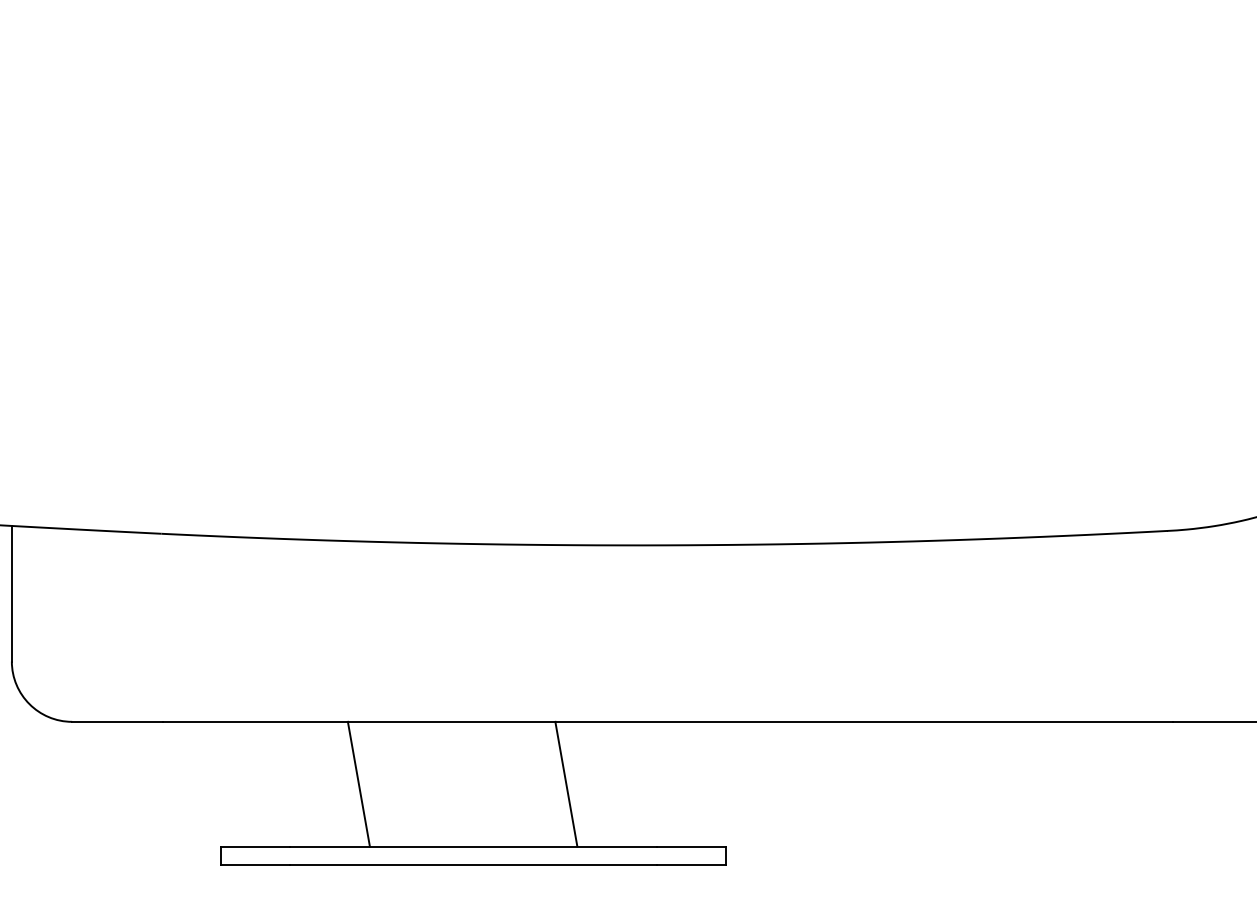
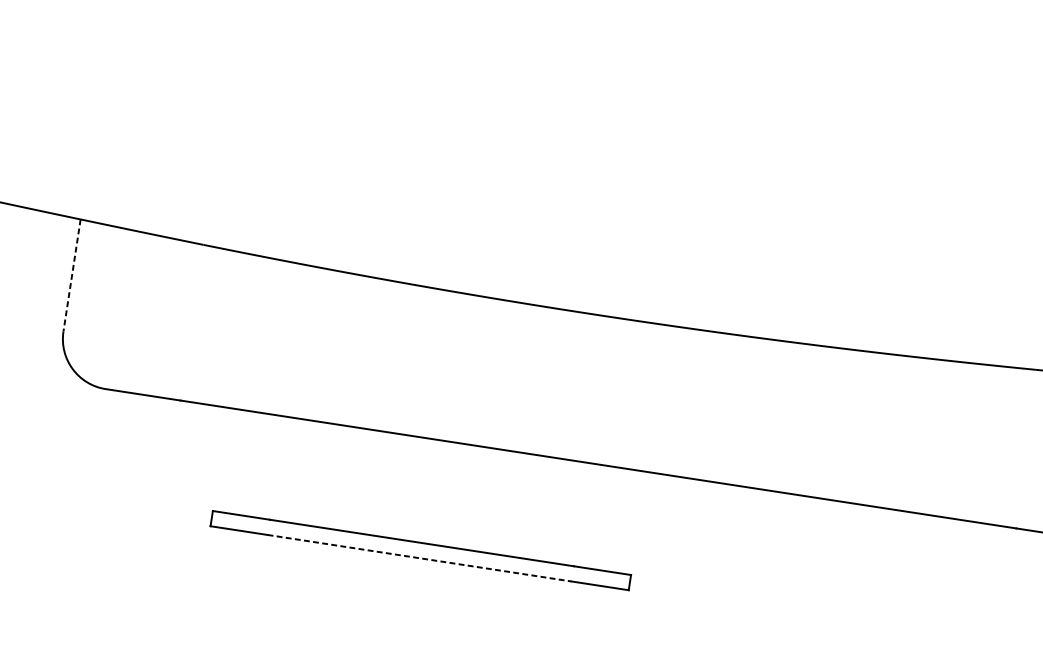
line: (11, 593) -> (71, 275), solid -> dashed
line: (358, 783) -> (334, 476), removed
line: (566, 783) -> (506, 502), removed
line: (473, 864) -> (419, 557), solid -> dashed

